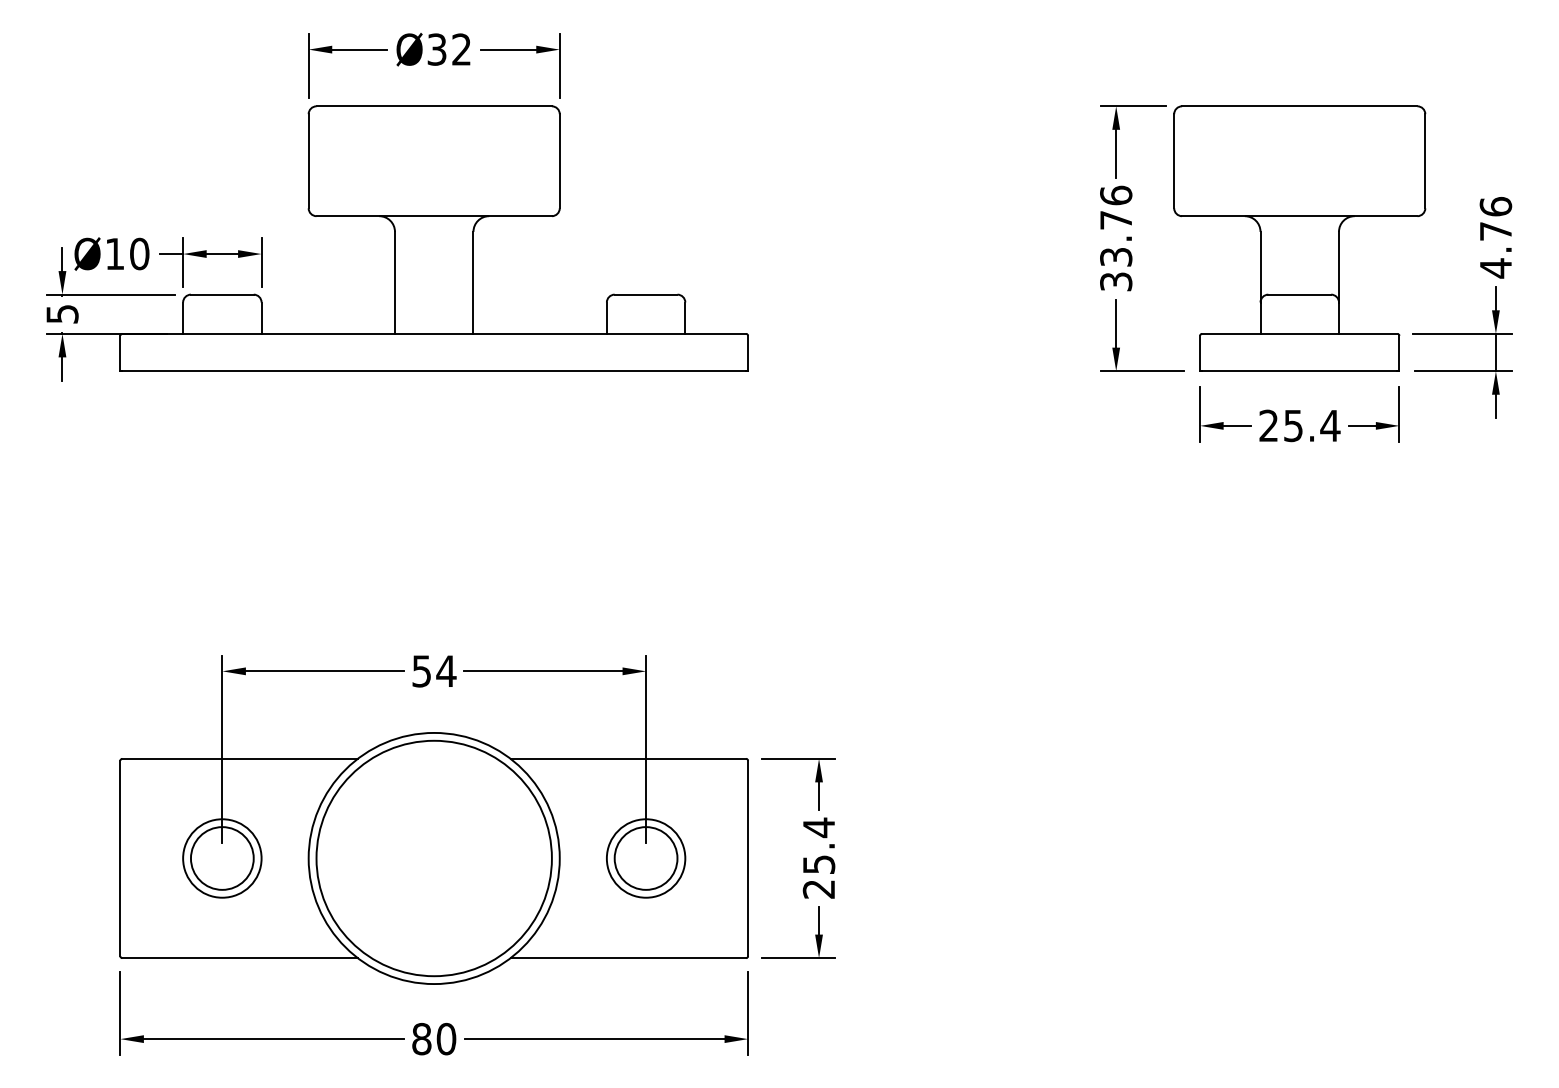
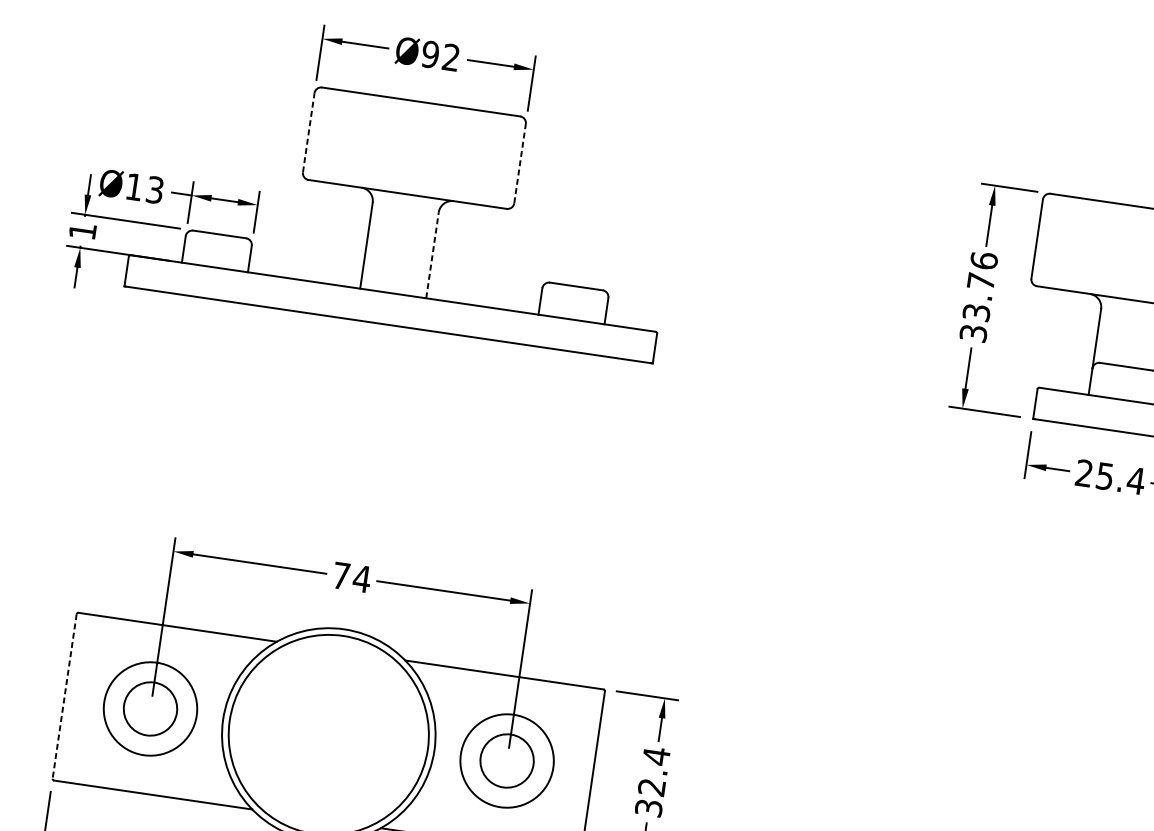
text: (436, 49) -> (430, 54), Ø32 -> Ø92
line: (308, 160) -> (308, 132), solid -> dashed
line: (559, 160) -> (519, 162), solid -> dashed
text: (139, 253) -> (155, 189), Ø10 -> Ø13
line: (473, 282) -> (432, 255), solid -> dashed
text: (62, 314) -> (82, 231), 5 -> 1
text: (421, 671) -> (341, 576), 54 -> 74
line: (120, 858) -> (64, 696), solid -> dashed
circle: (222, 858) -> (150, 709), size x1.4
circle: (645, 858) -> (506, 760), size x1.4
text: (818, 876) -> (650, 797), 25.4 -> 32.4

